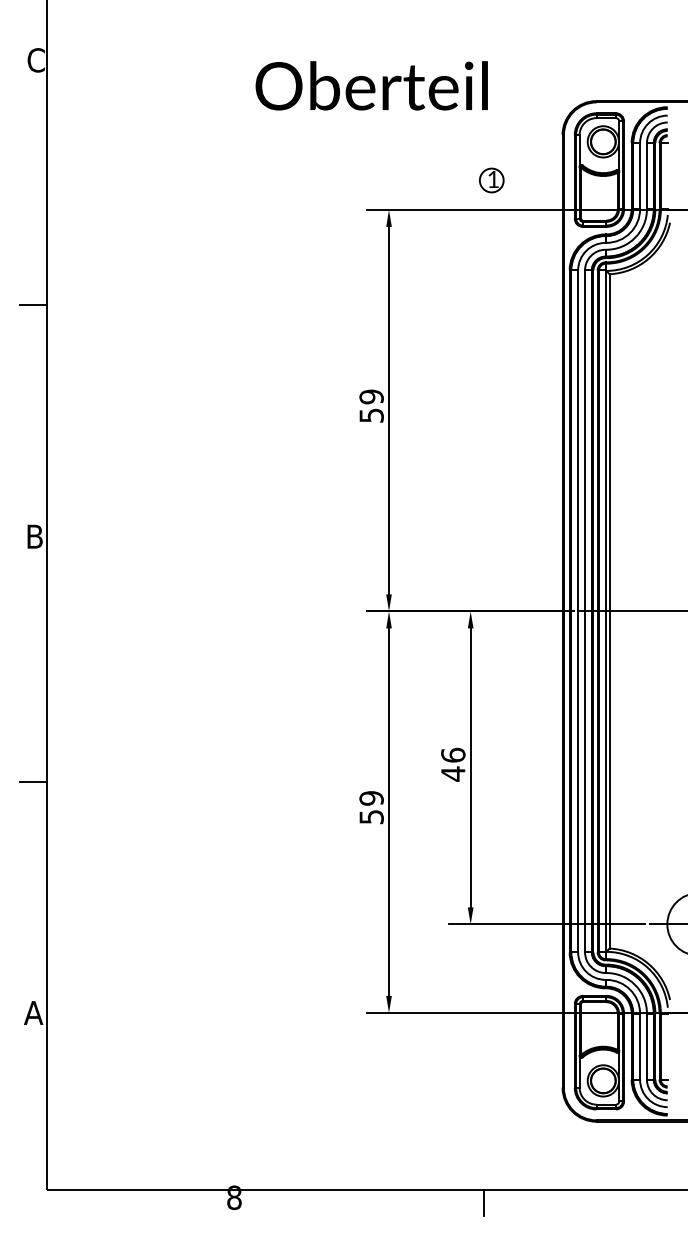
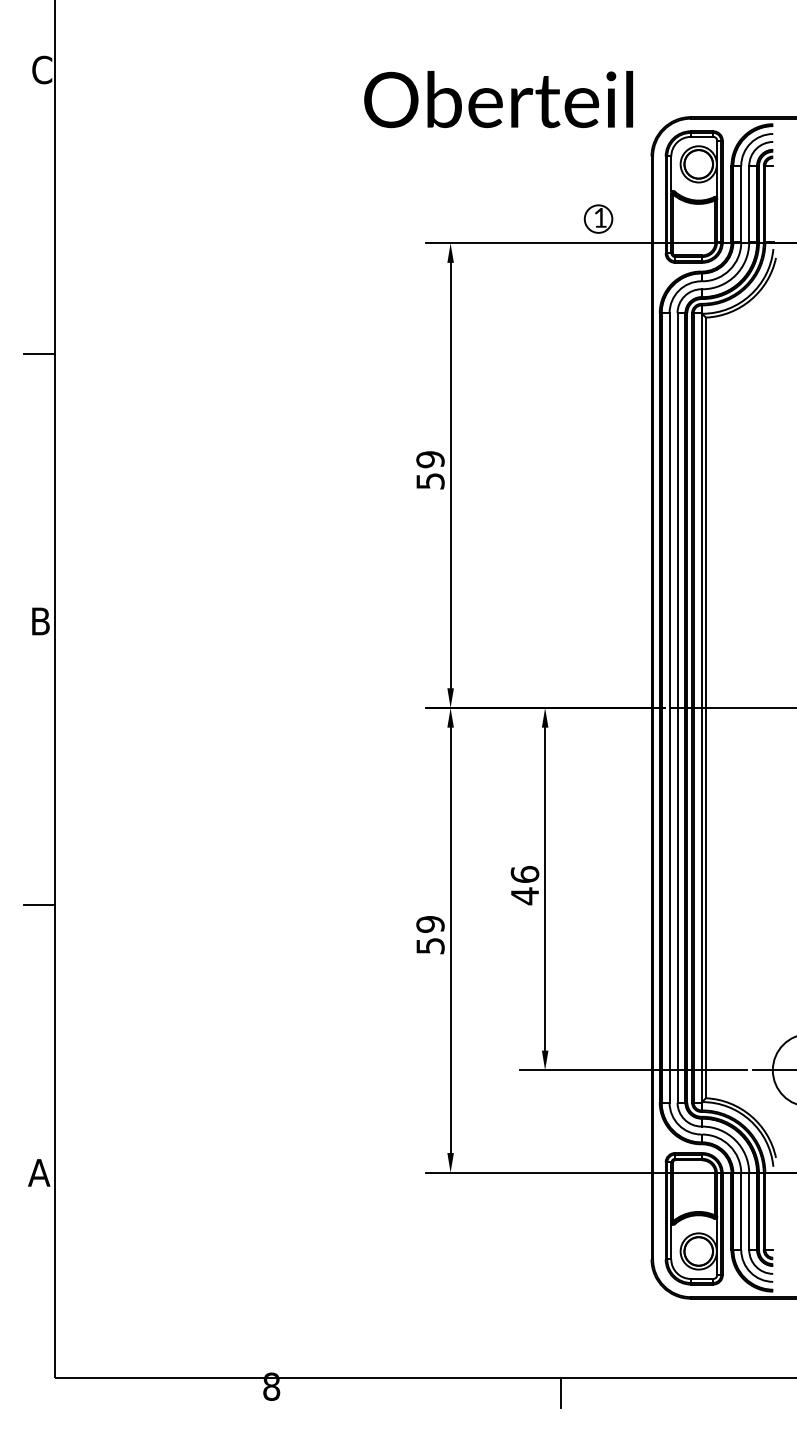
text: (371, 85) -> (498, 99), moved
part: (491, 179) -> (598, 218), moved

